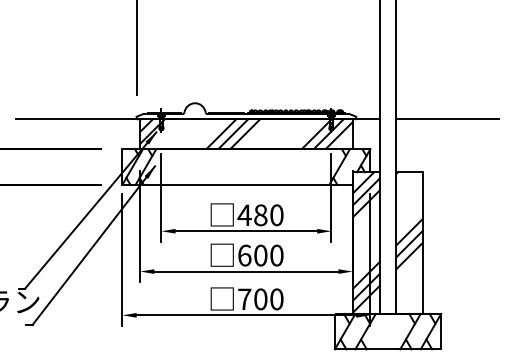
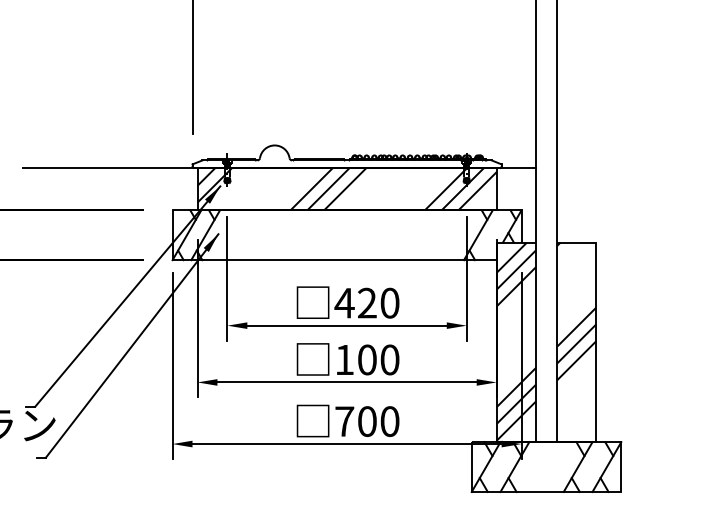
line: (446, 119) -> (628, 168), removed
text: (260, 215) -> (366, 303), 480 -> 420
text: (244, 255) -> (344, 359), 600 -> 100

